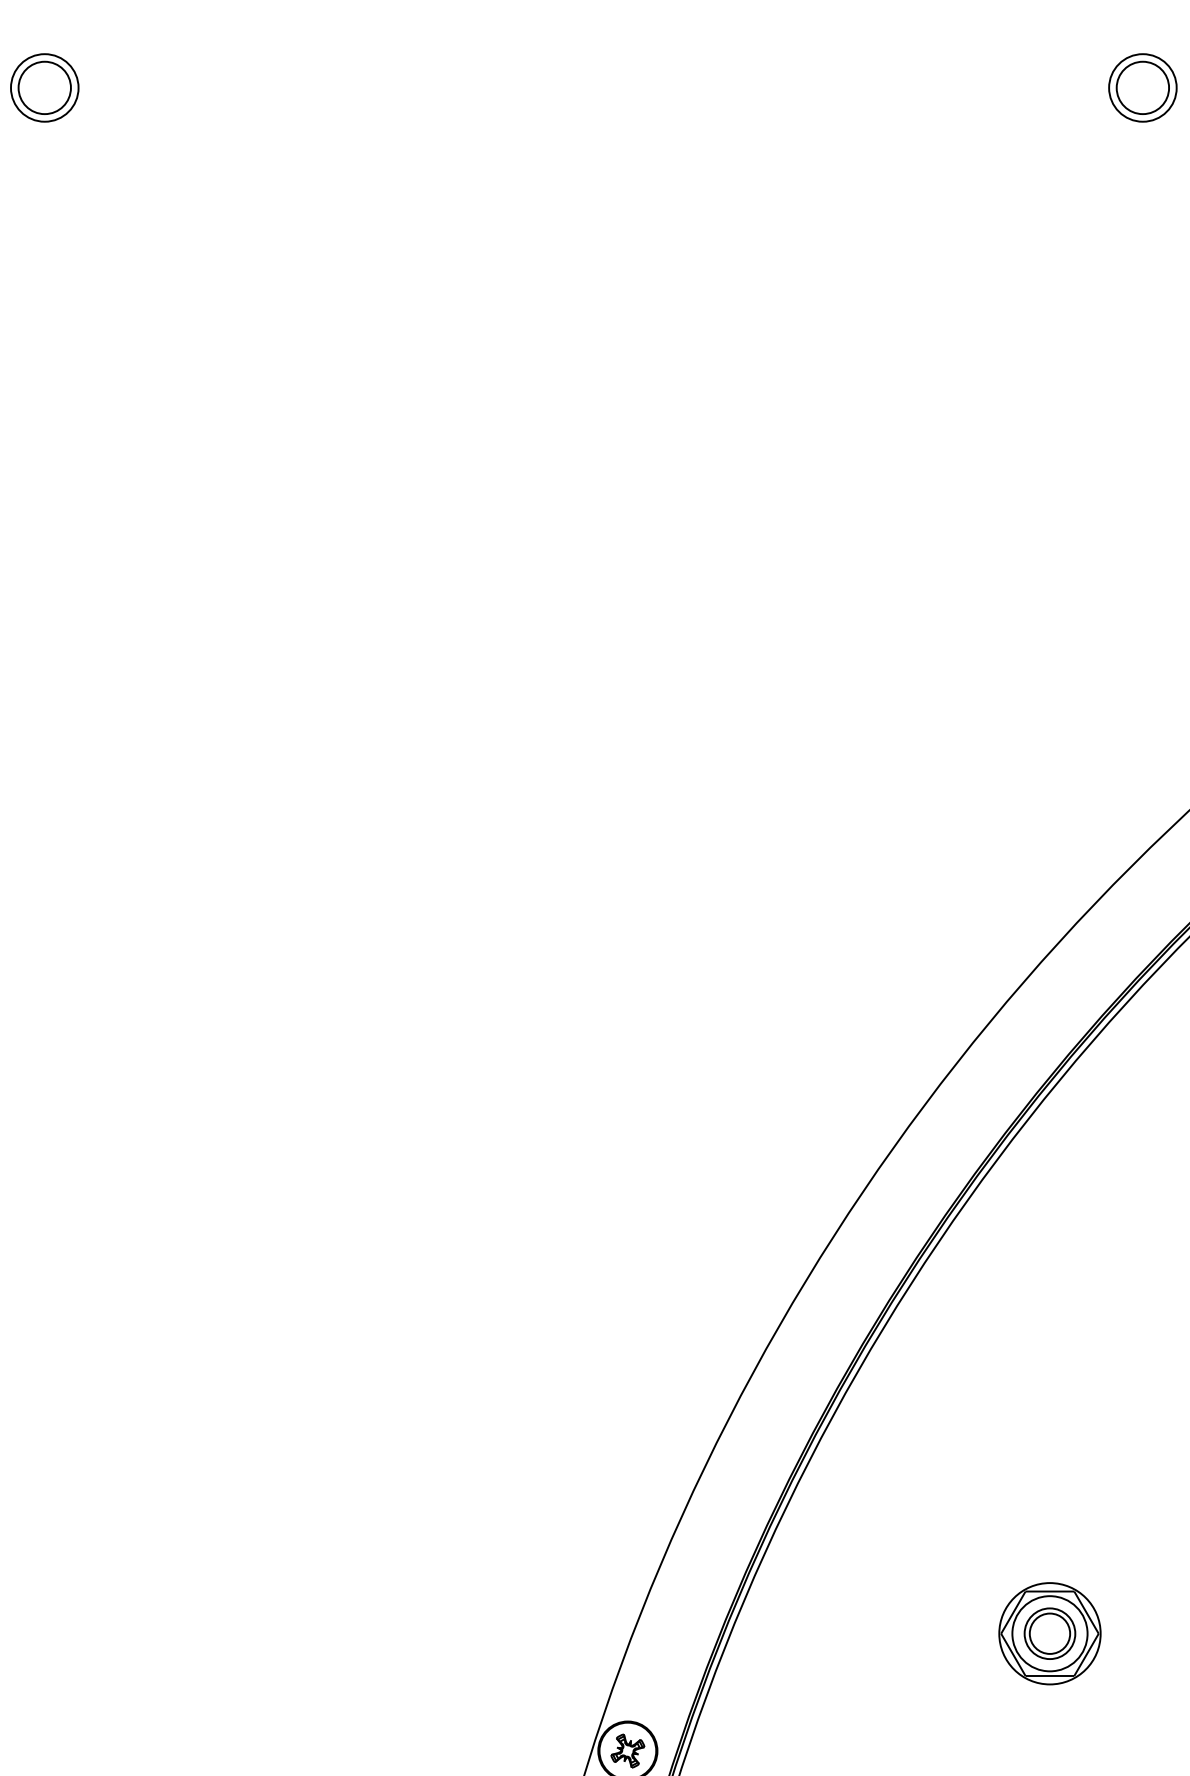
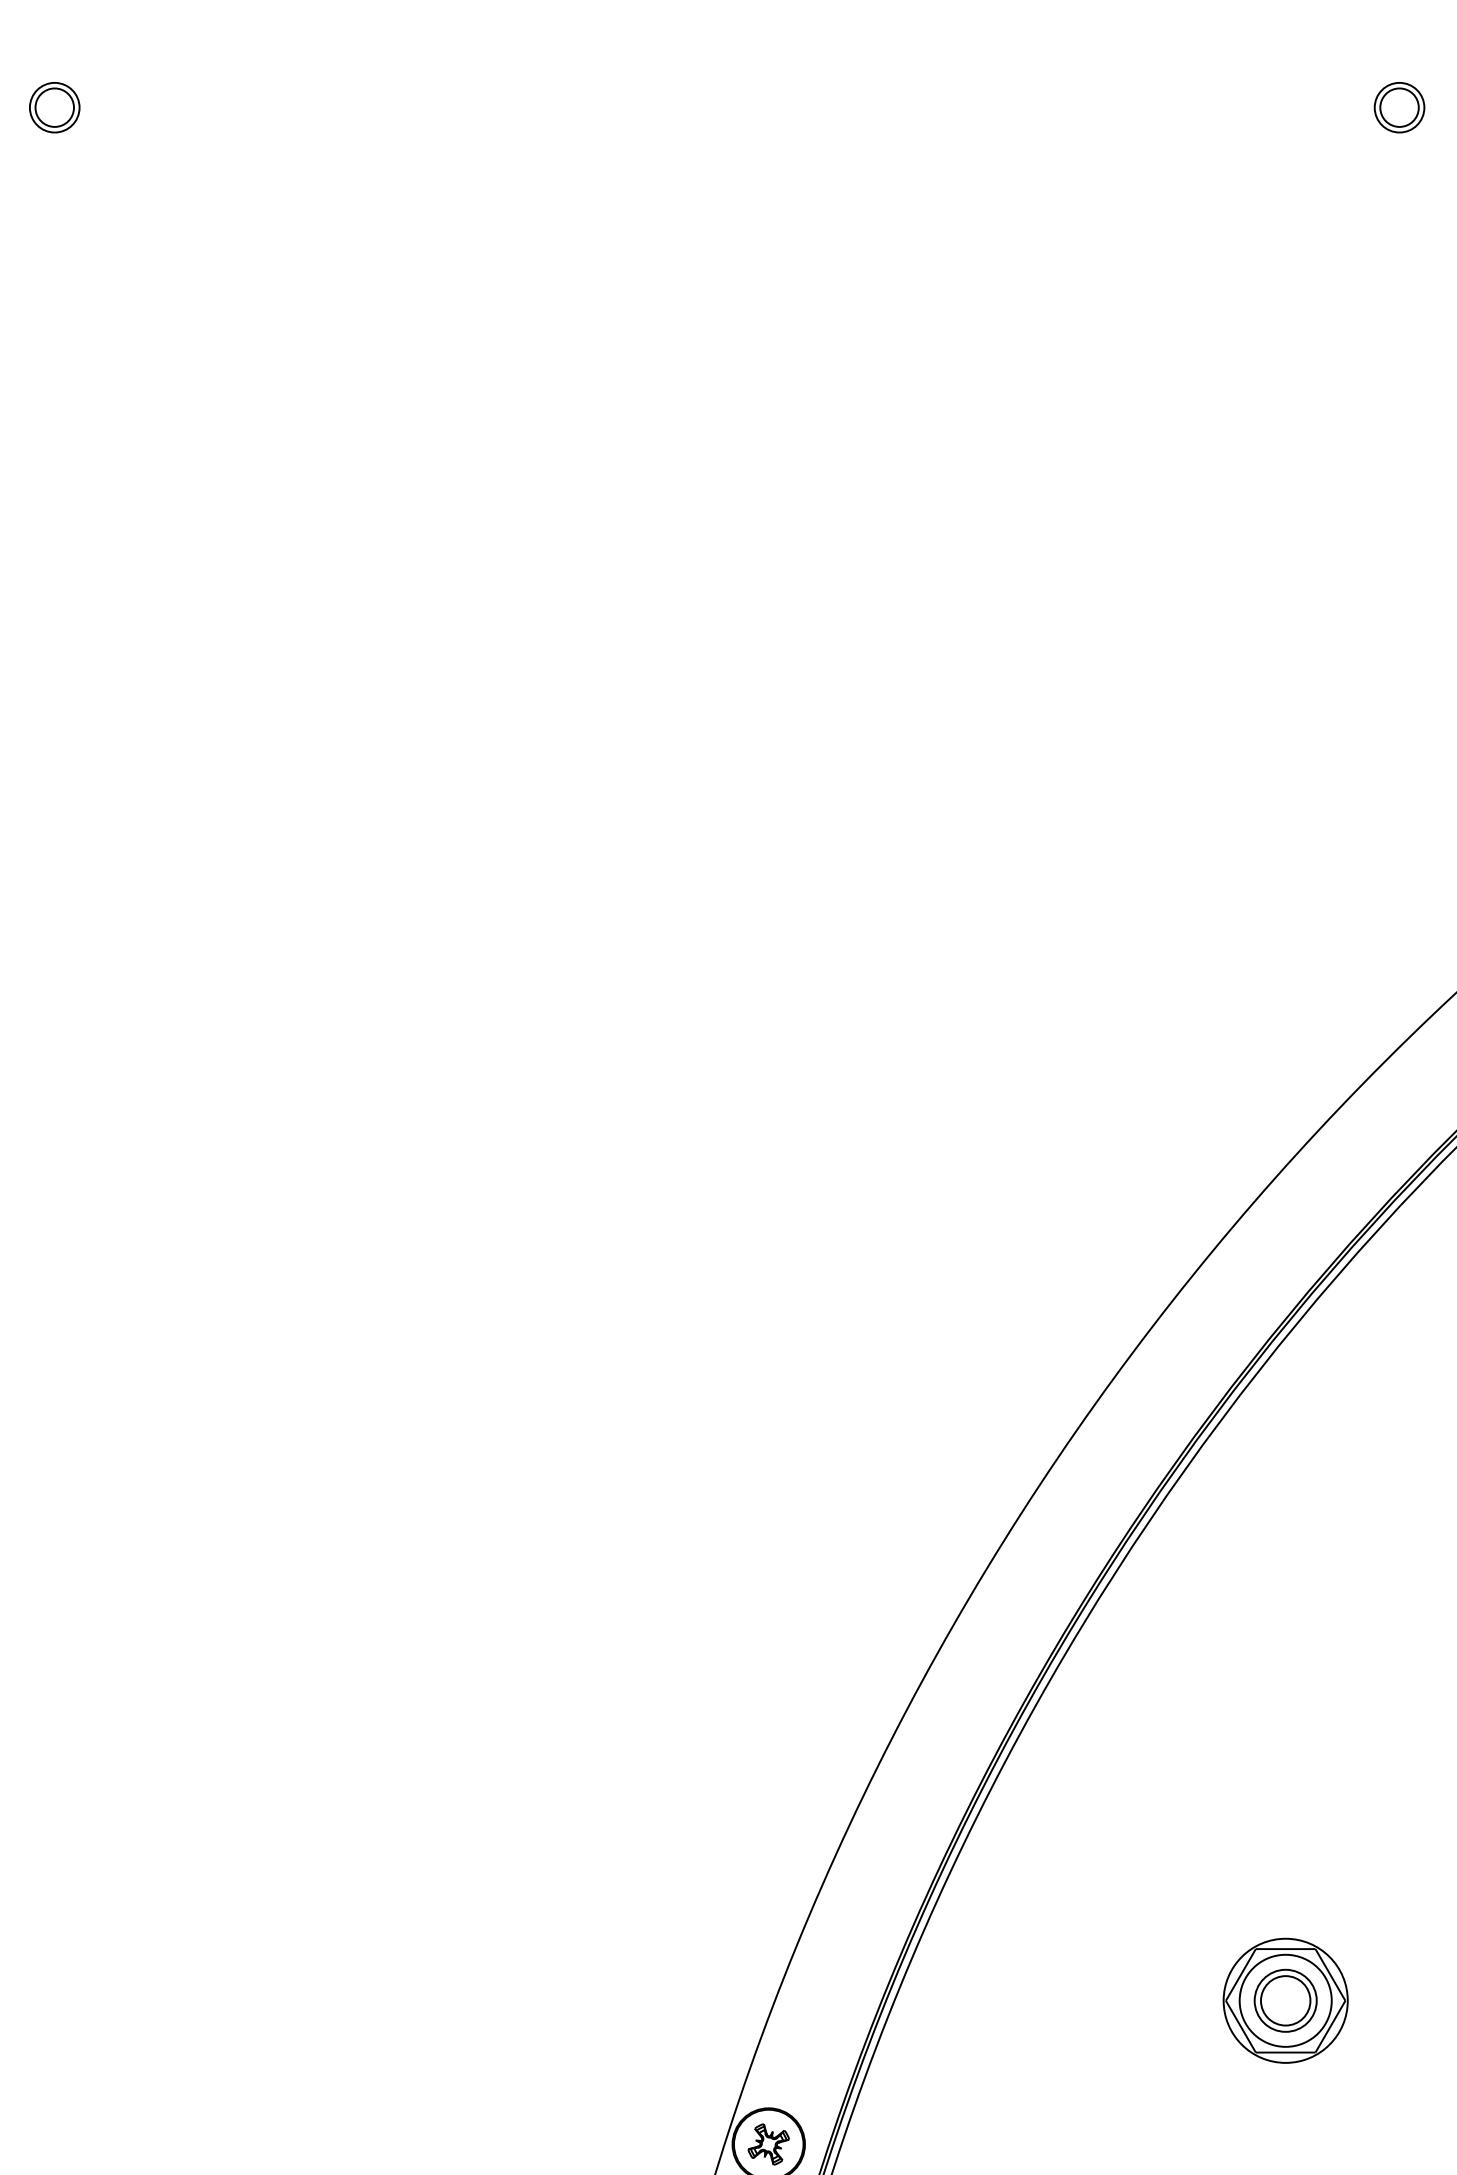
part: (44, 87) -> (54, 107), size x0.6
part: (1142, 87) -> (1399, 107), size x0.6

